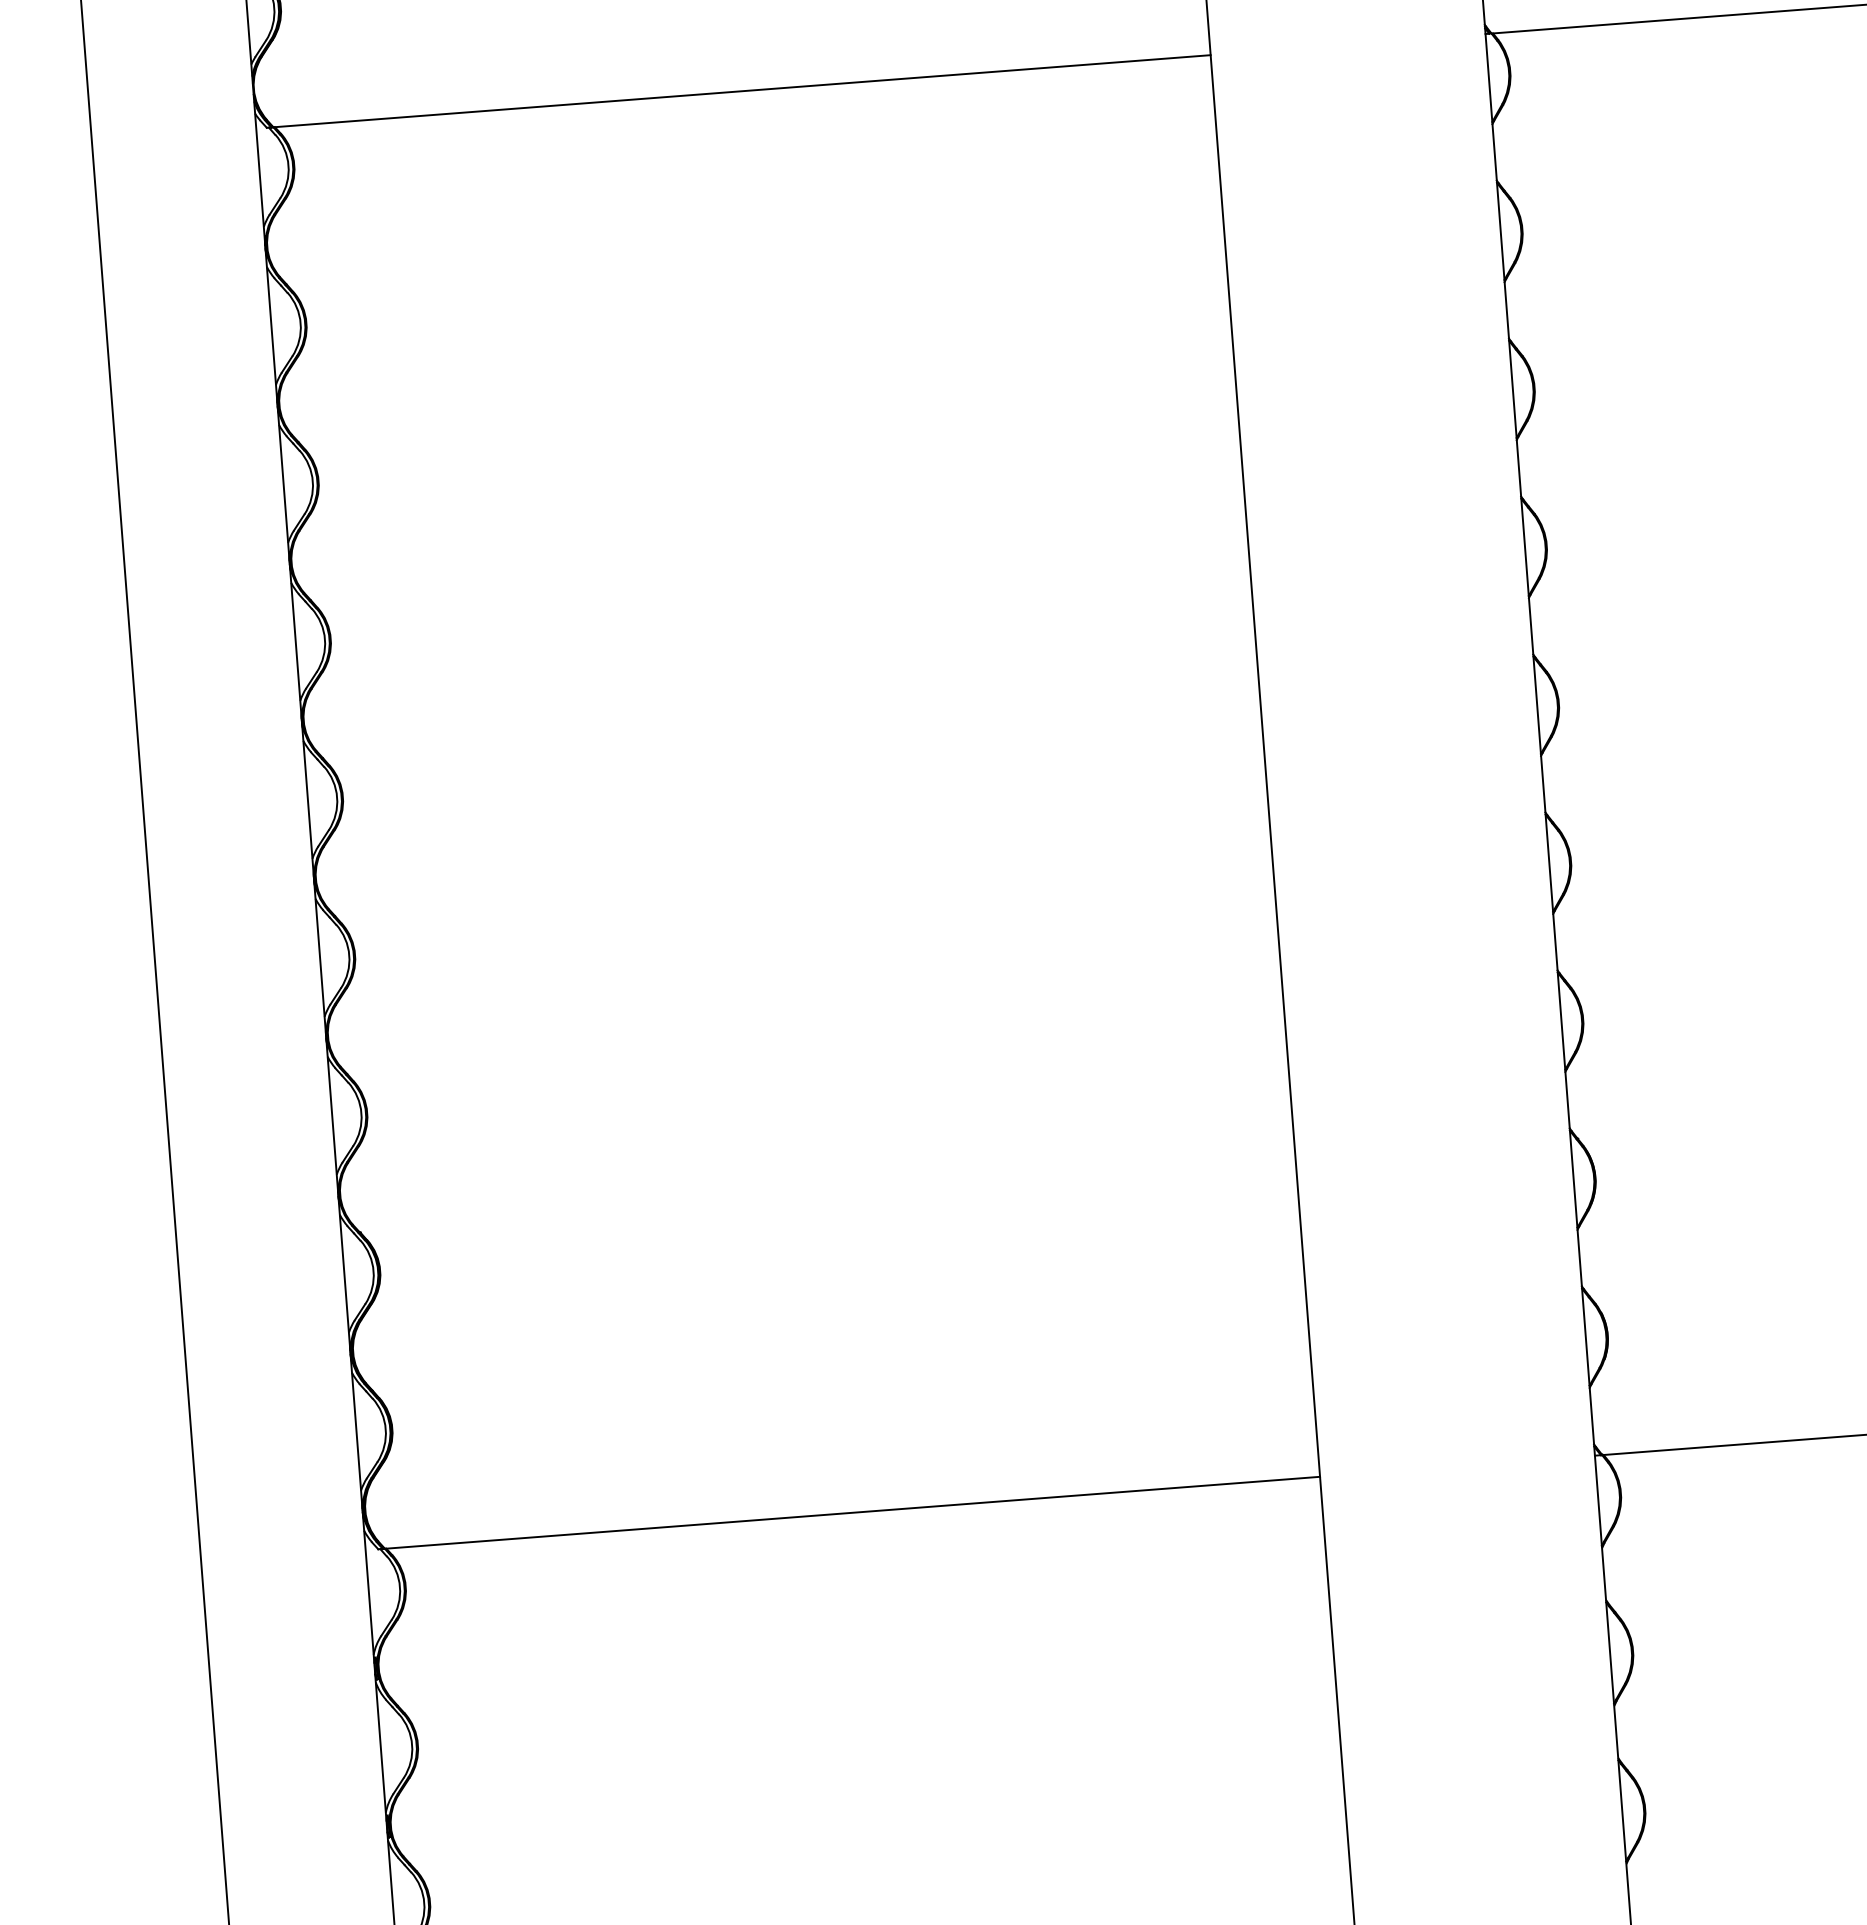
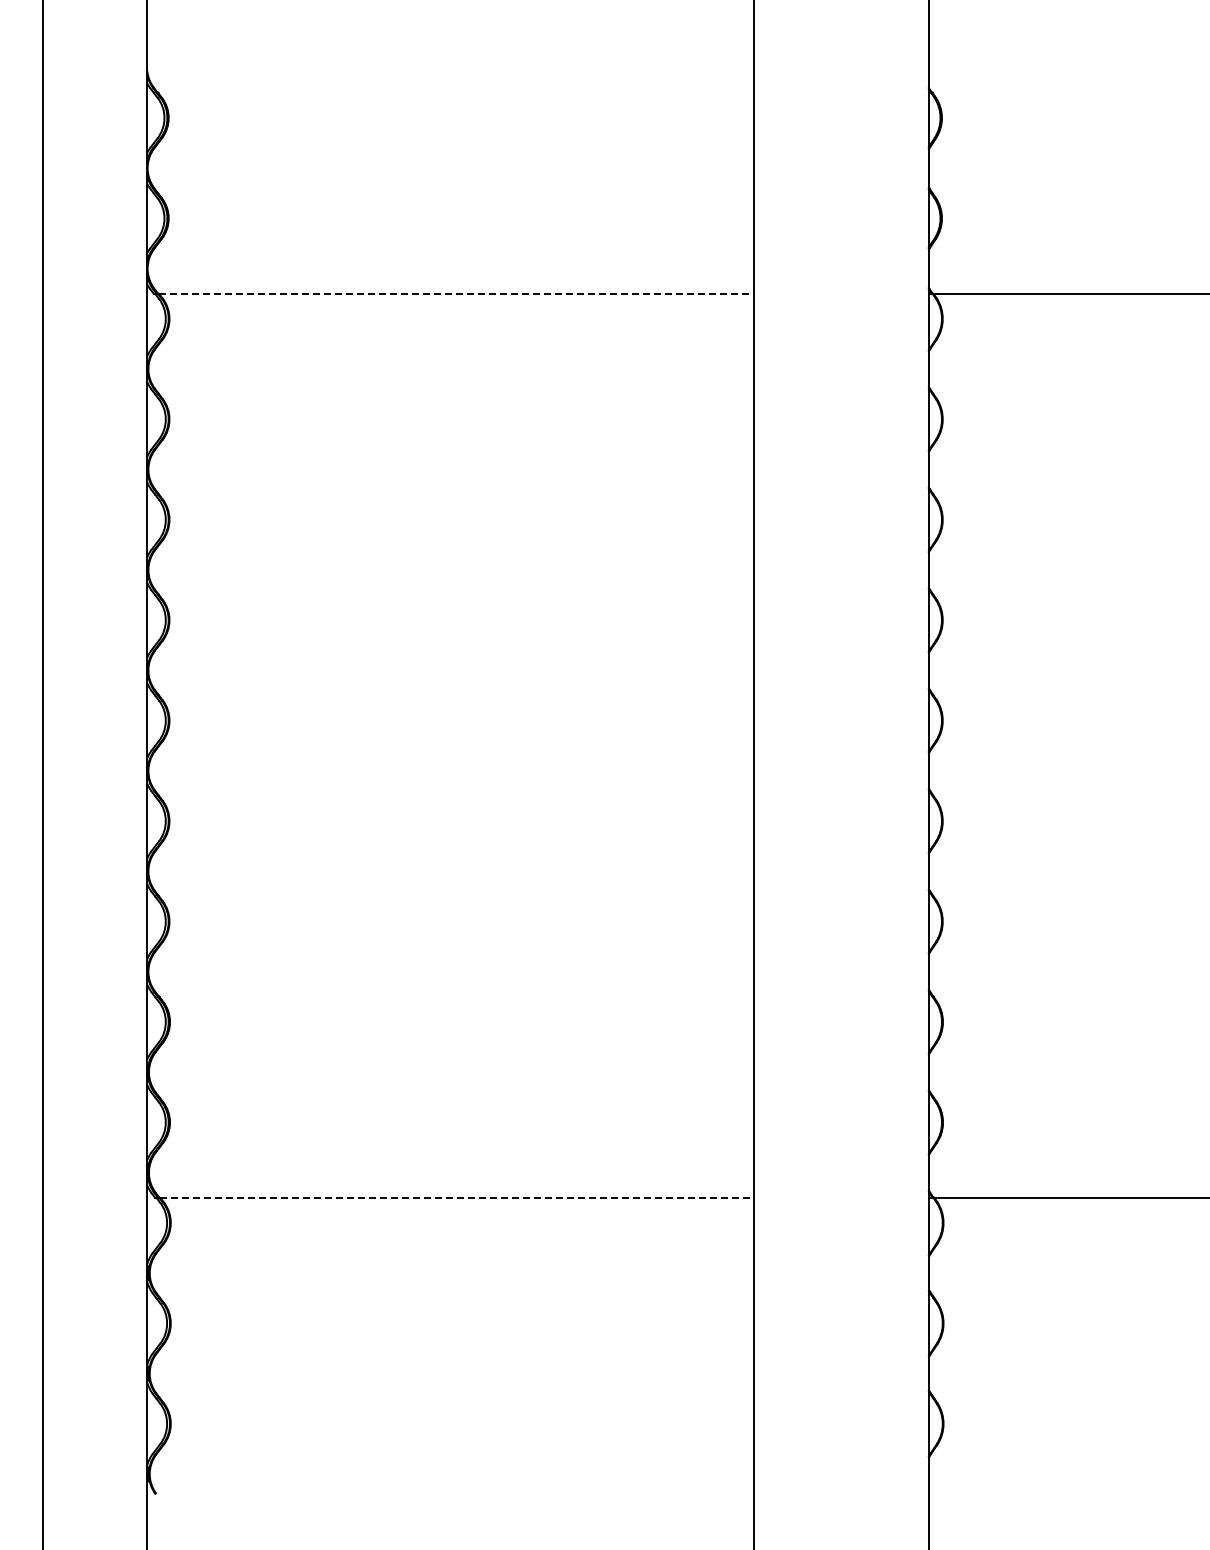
line: (742, 90) -> (456, 293), solid -> dashed
line: (853, 1512) -> (457, 1197), solid -> dashed

